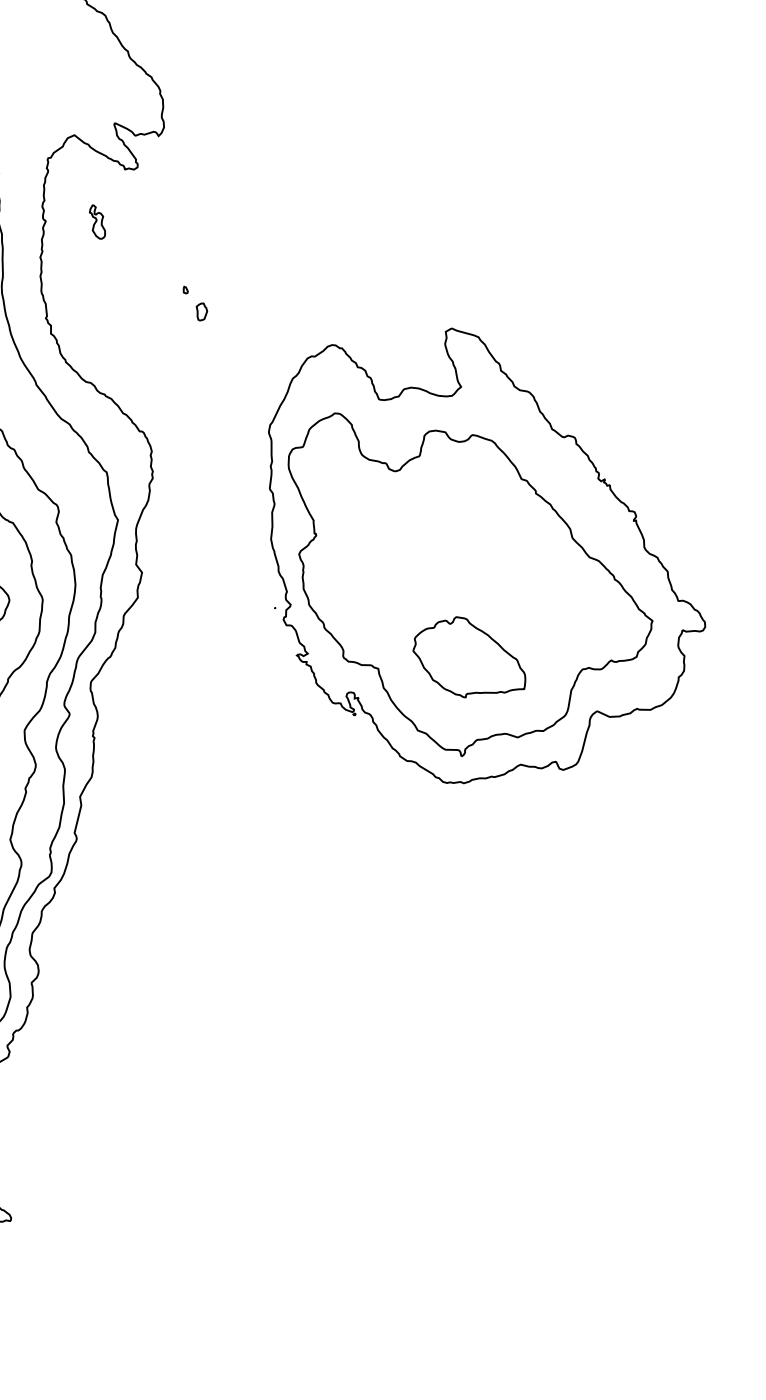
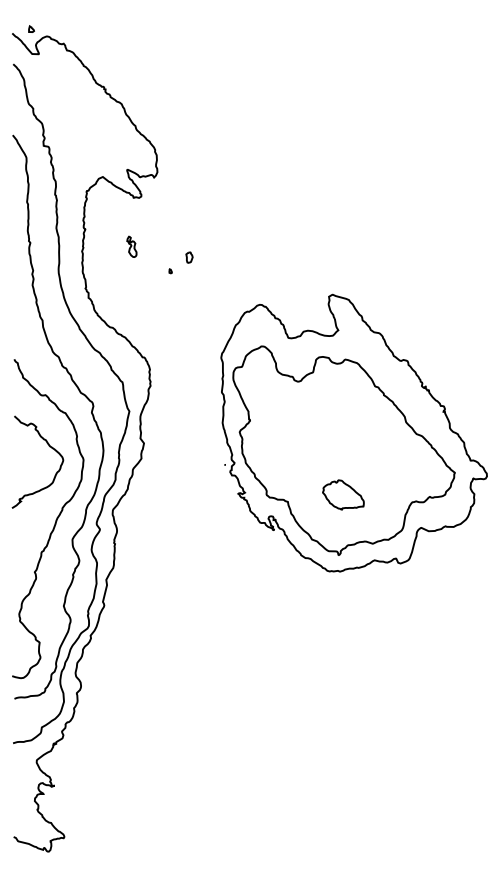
part: (96, 221) -> (131, 246), moved
part: (201, 311) -> (189, 257), moved
part: (469, 656) -> (343, 494), size x0.6

